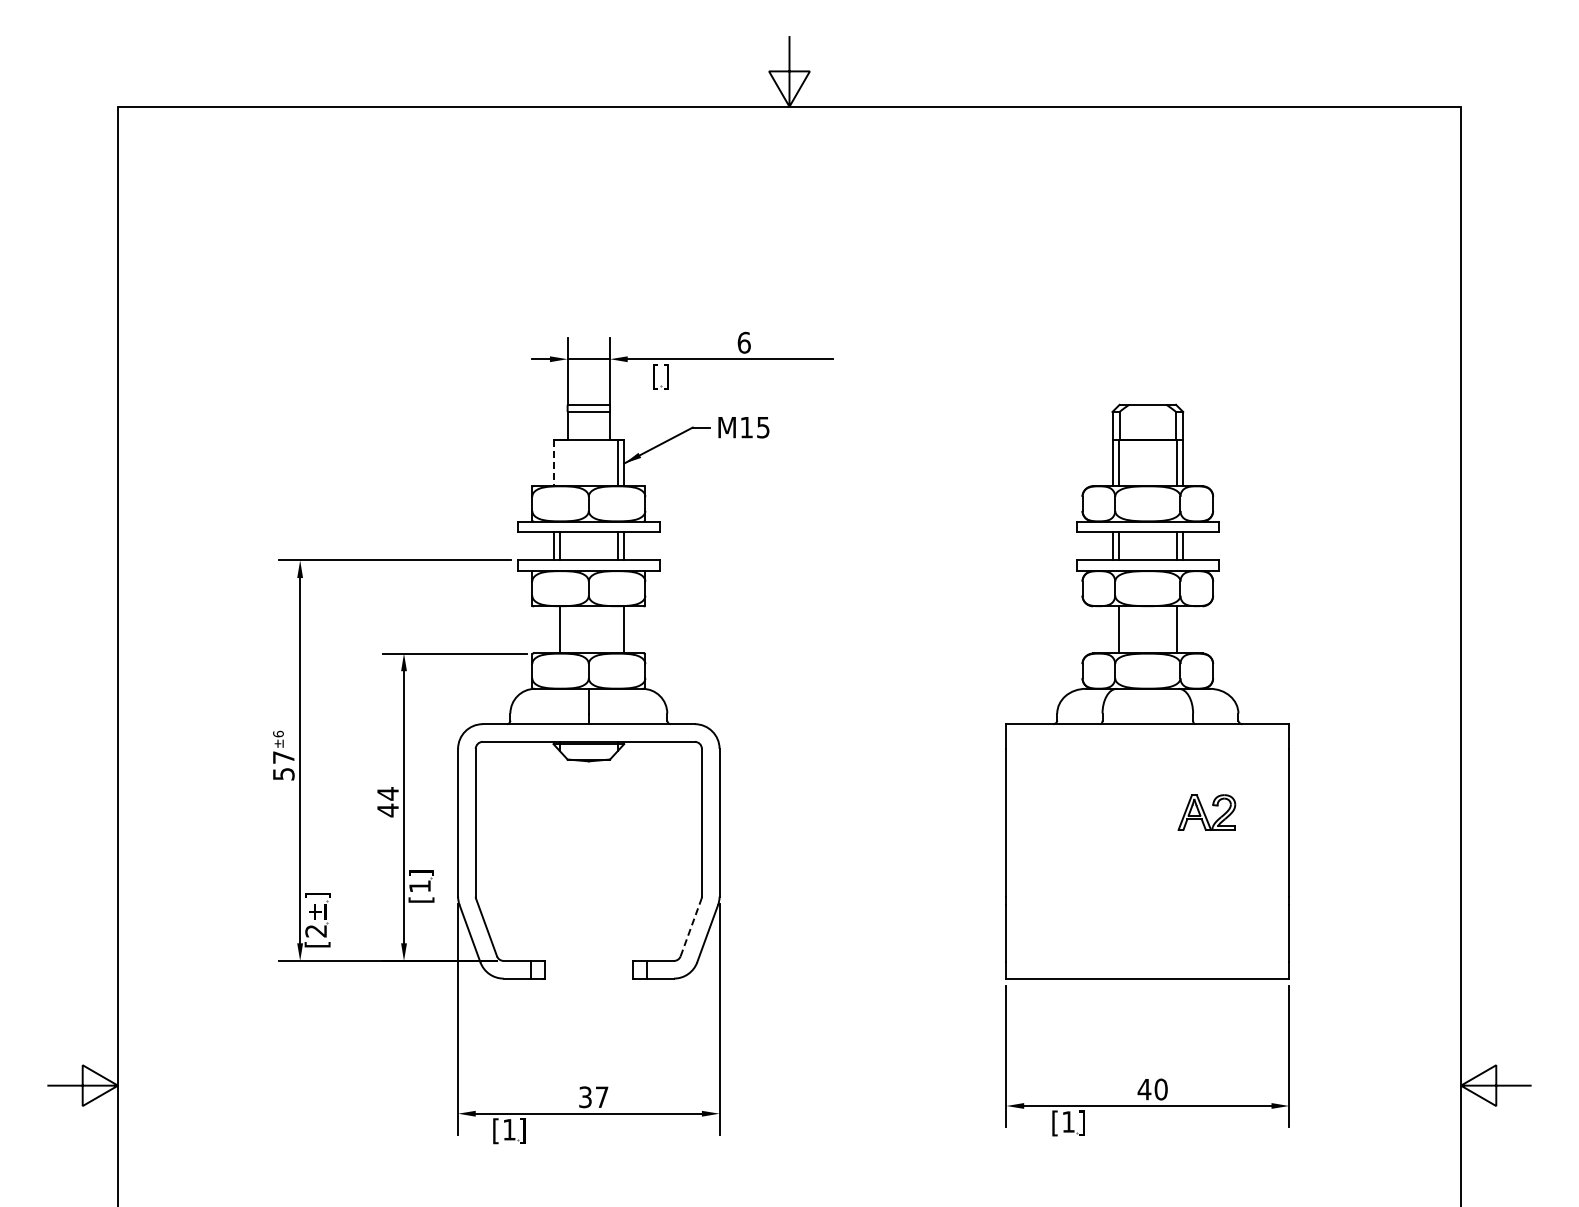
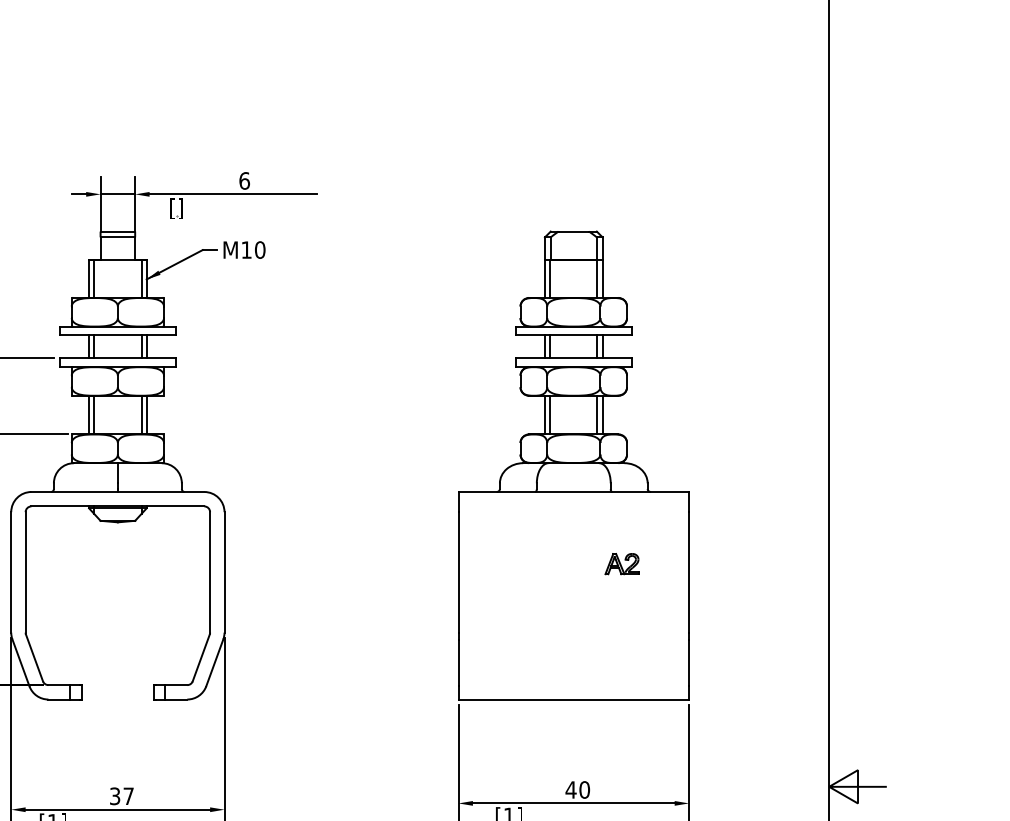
text: (762, 427) -> (259, 250), M15 -> M10
line: (553, 463) -> (89, 279), dashed -> solid
line: (559, 463) -> (93, 279), added
line: (553, 629) -> (89, 414), added
line: (617, 629) -> (141, 414), added
line: (1112, 629) -> (544, 414), added
line: (1183, 629) -> (602, 414), added
part: (1206, 812) -> (621, 564), size x0.71
line: (691, 927) -> (201, 657), dashed -> solid

